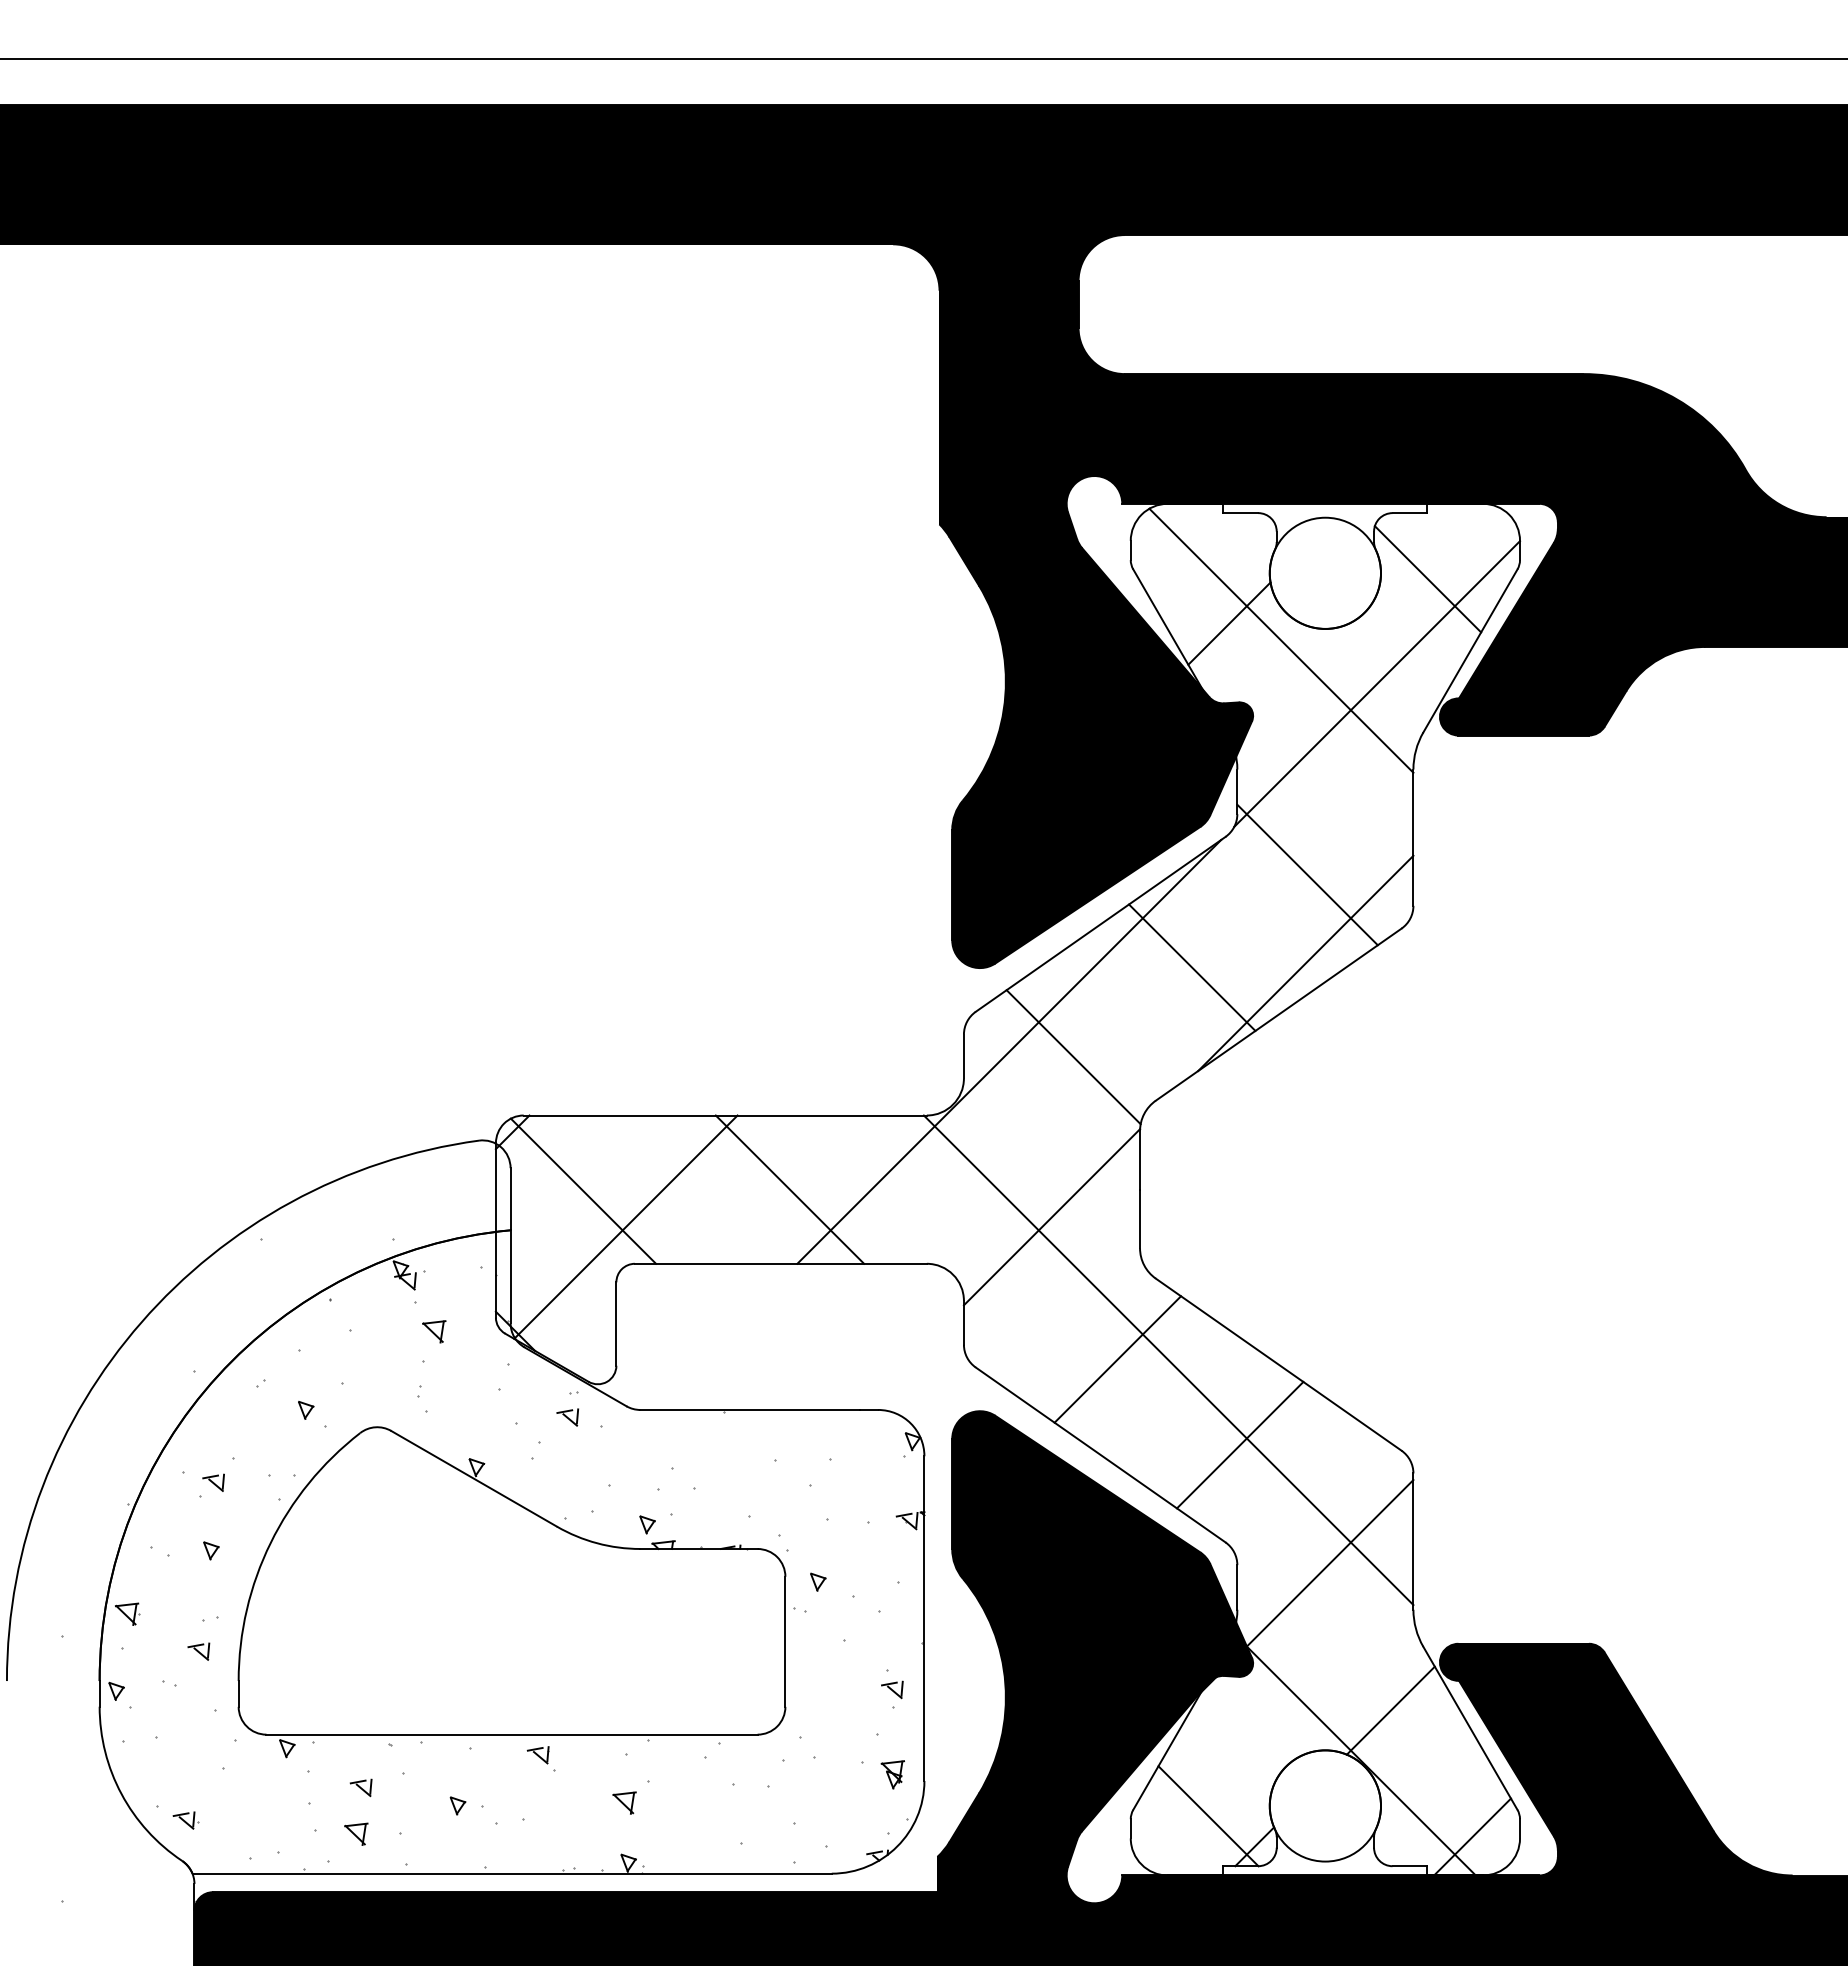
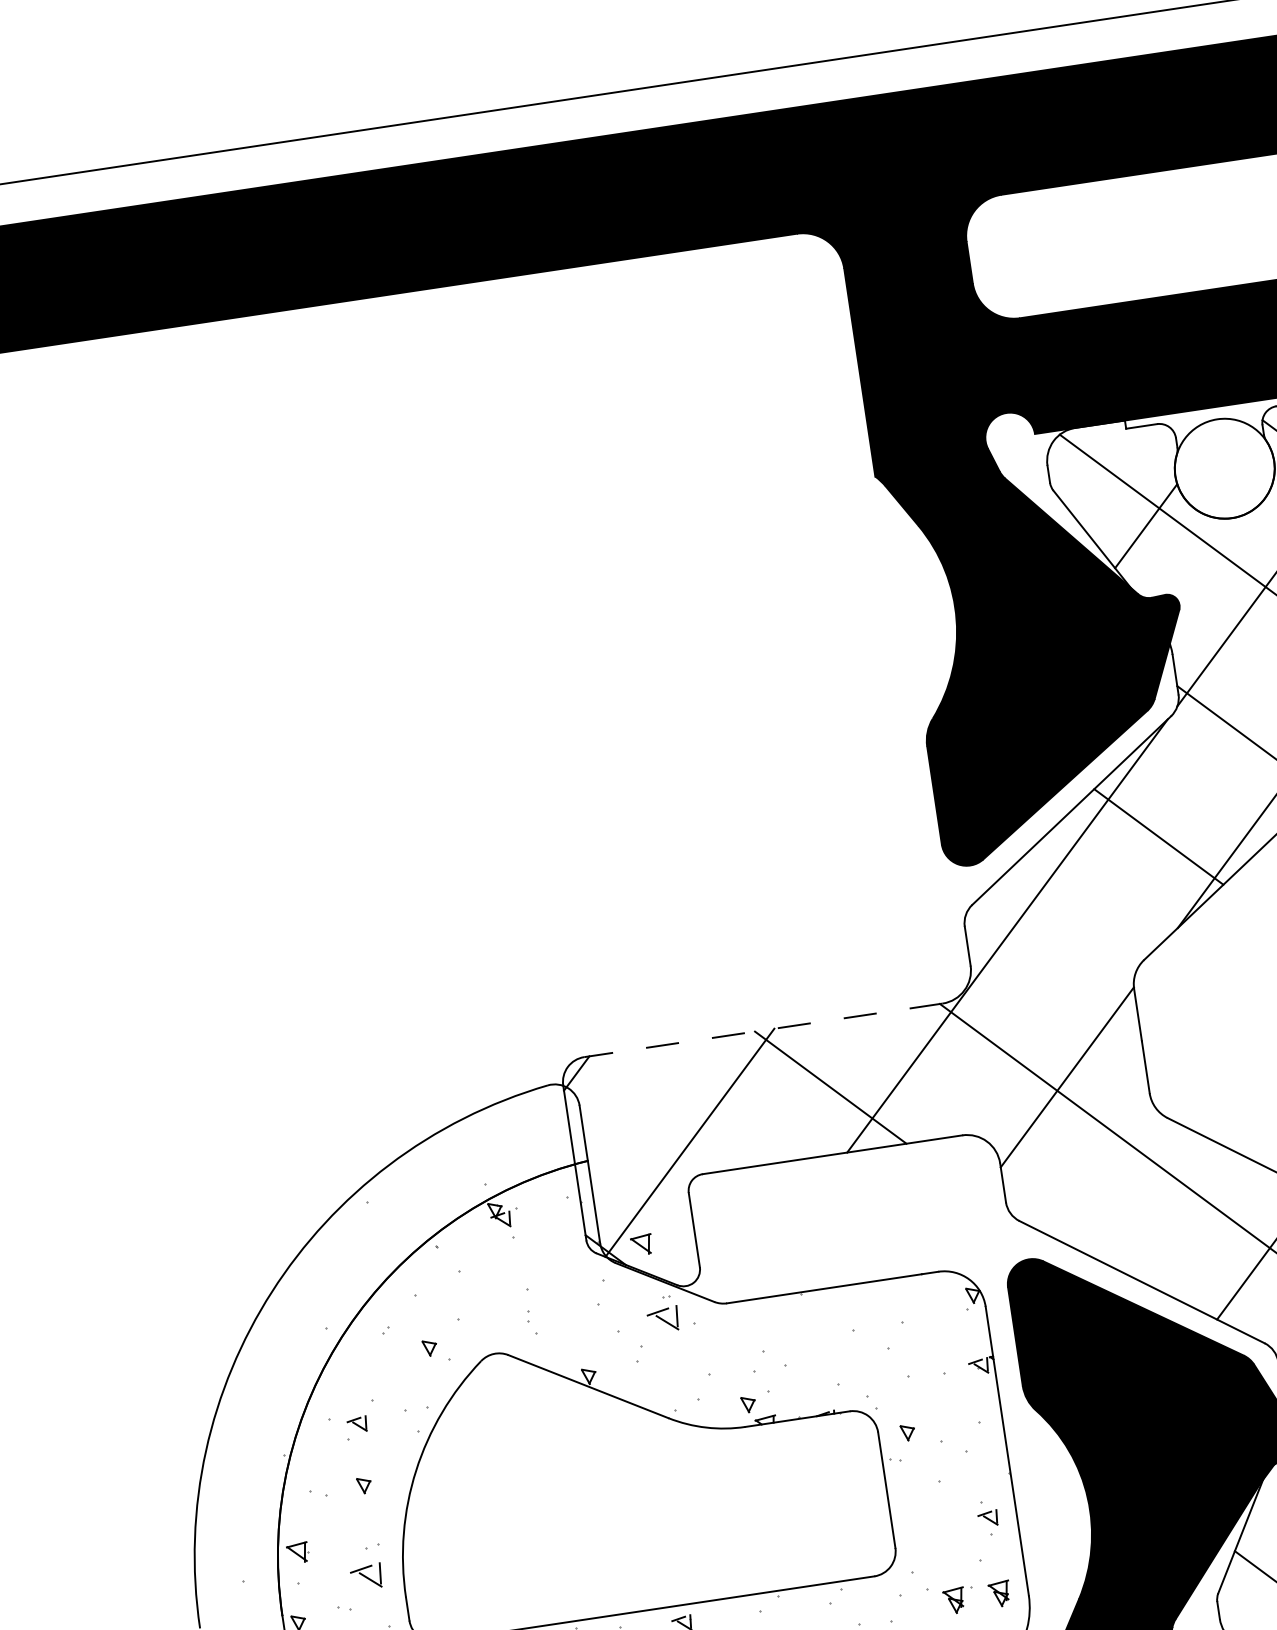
line: (1073, 1057) -> (1065, 932), removed
line: (725, 1115) -> (763, 1030), solid -> dashed
line: (583, 1190) -> (647, 1115), removed
part: (434, 1331) -> (642, 1244), moved
line: (1117, 1359) -> (1144, 1195), removed
part: (567, 1417) -> (663, 1319), size x1.6
part: (198, 1651) -> (366, 1576), size x1.6
part: (841, 1774) -> (954, 1600), added

